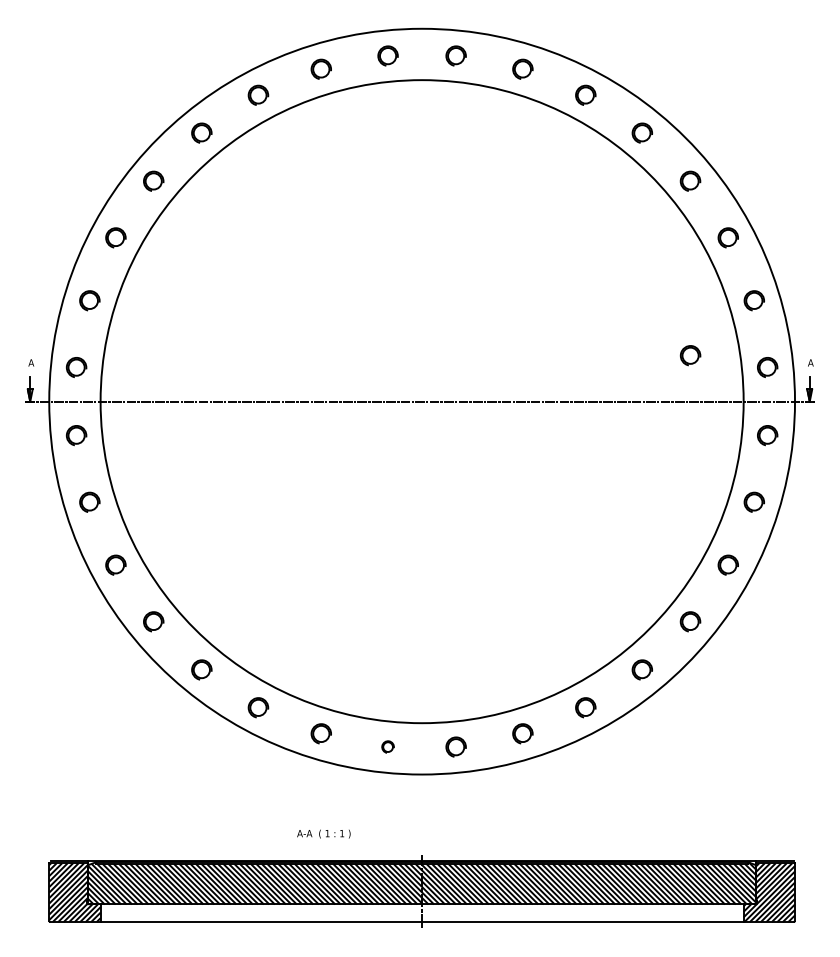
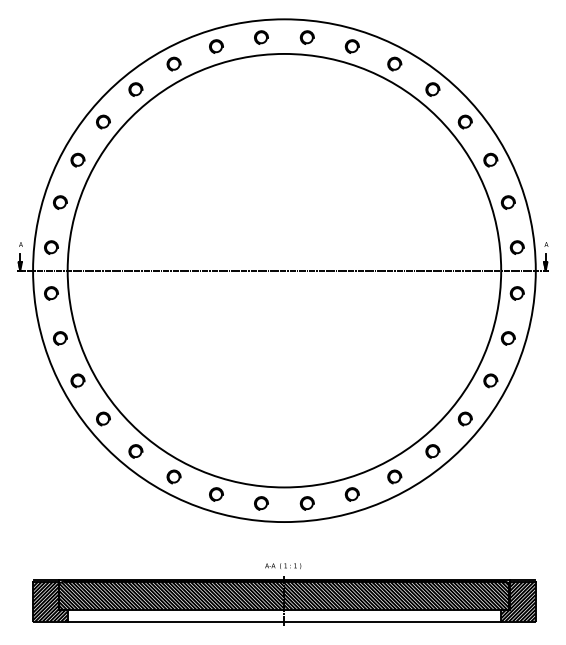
part: (689, 355) -> (464, 239), removed
part: (388, 746) -> (261, 503), size x1.67
text: (324, 833) -> (283, 565), moved

